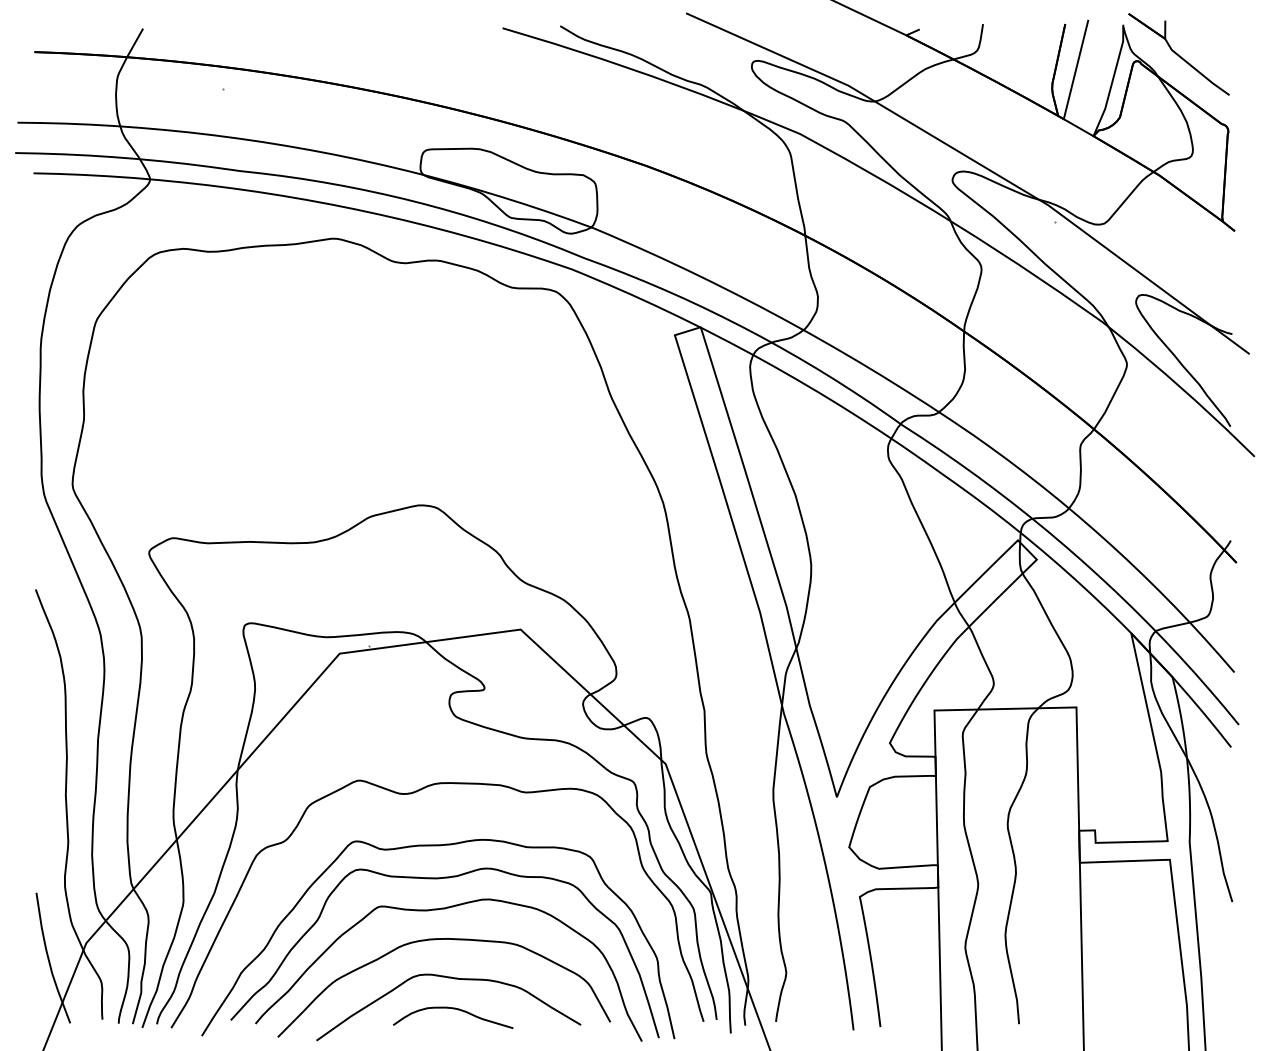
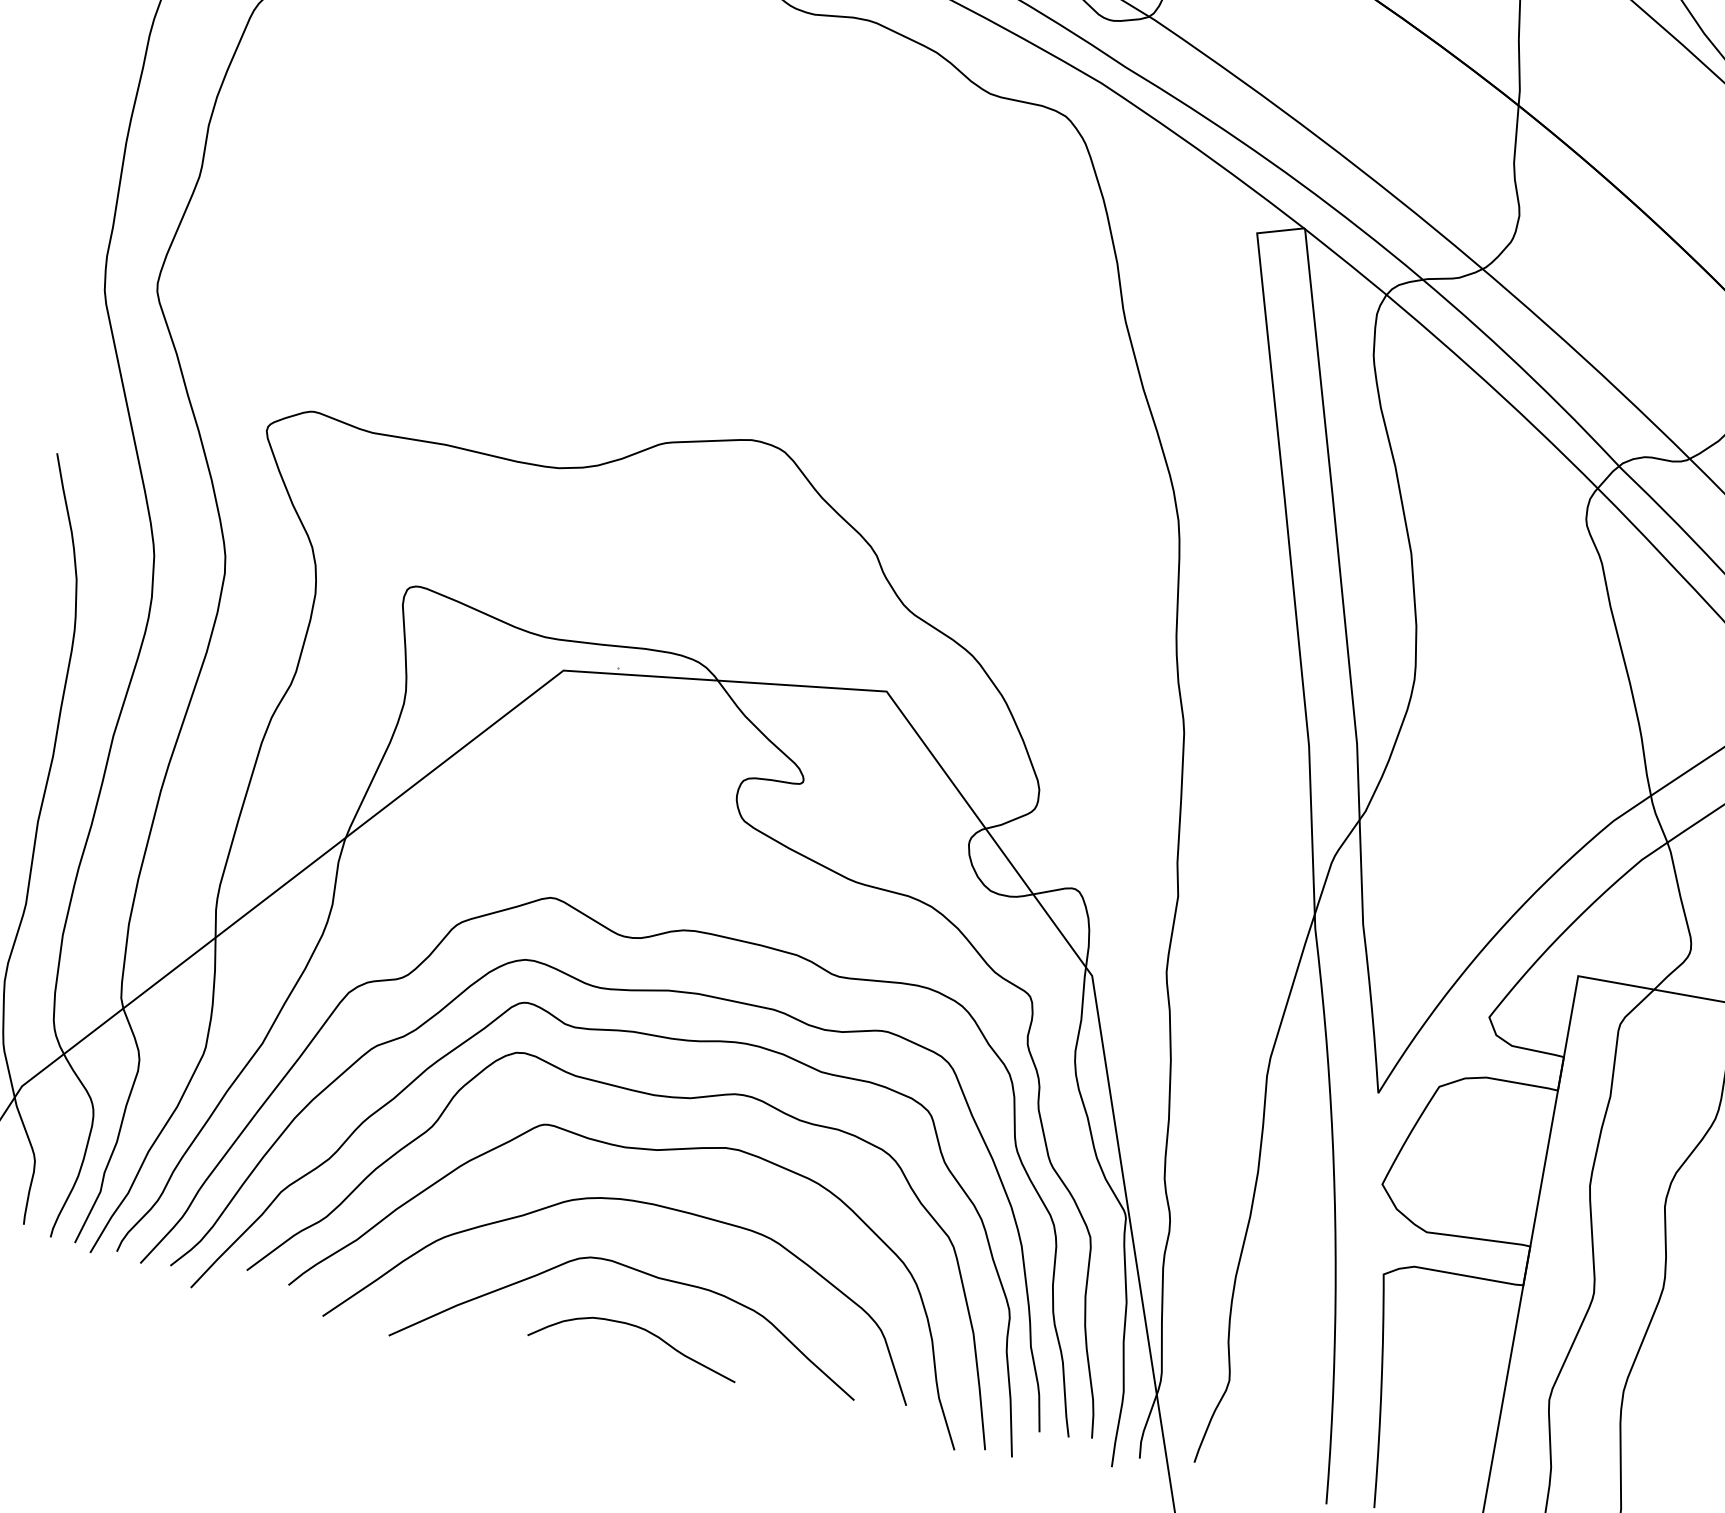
curve: (416, 823) -> (638, 992), added

